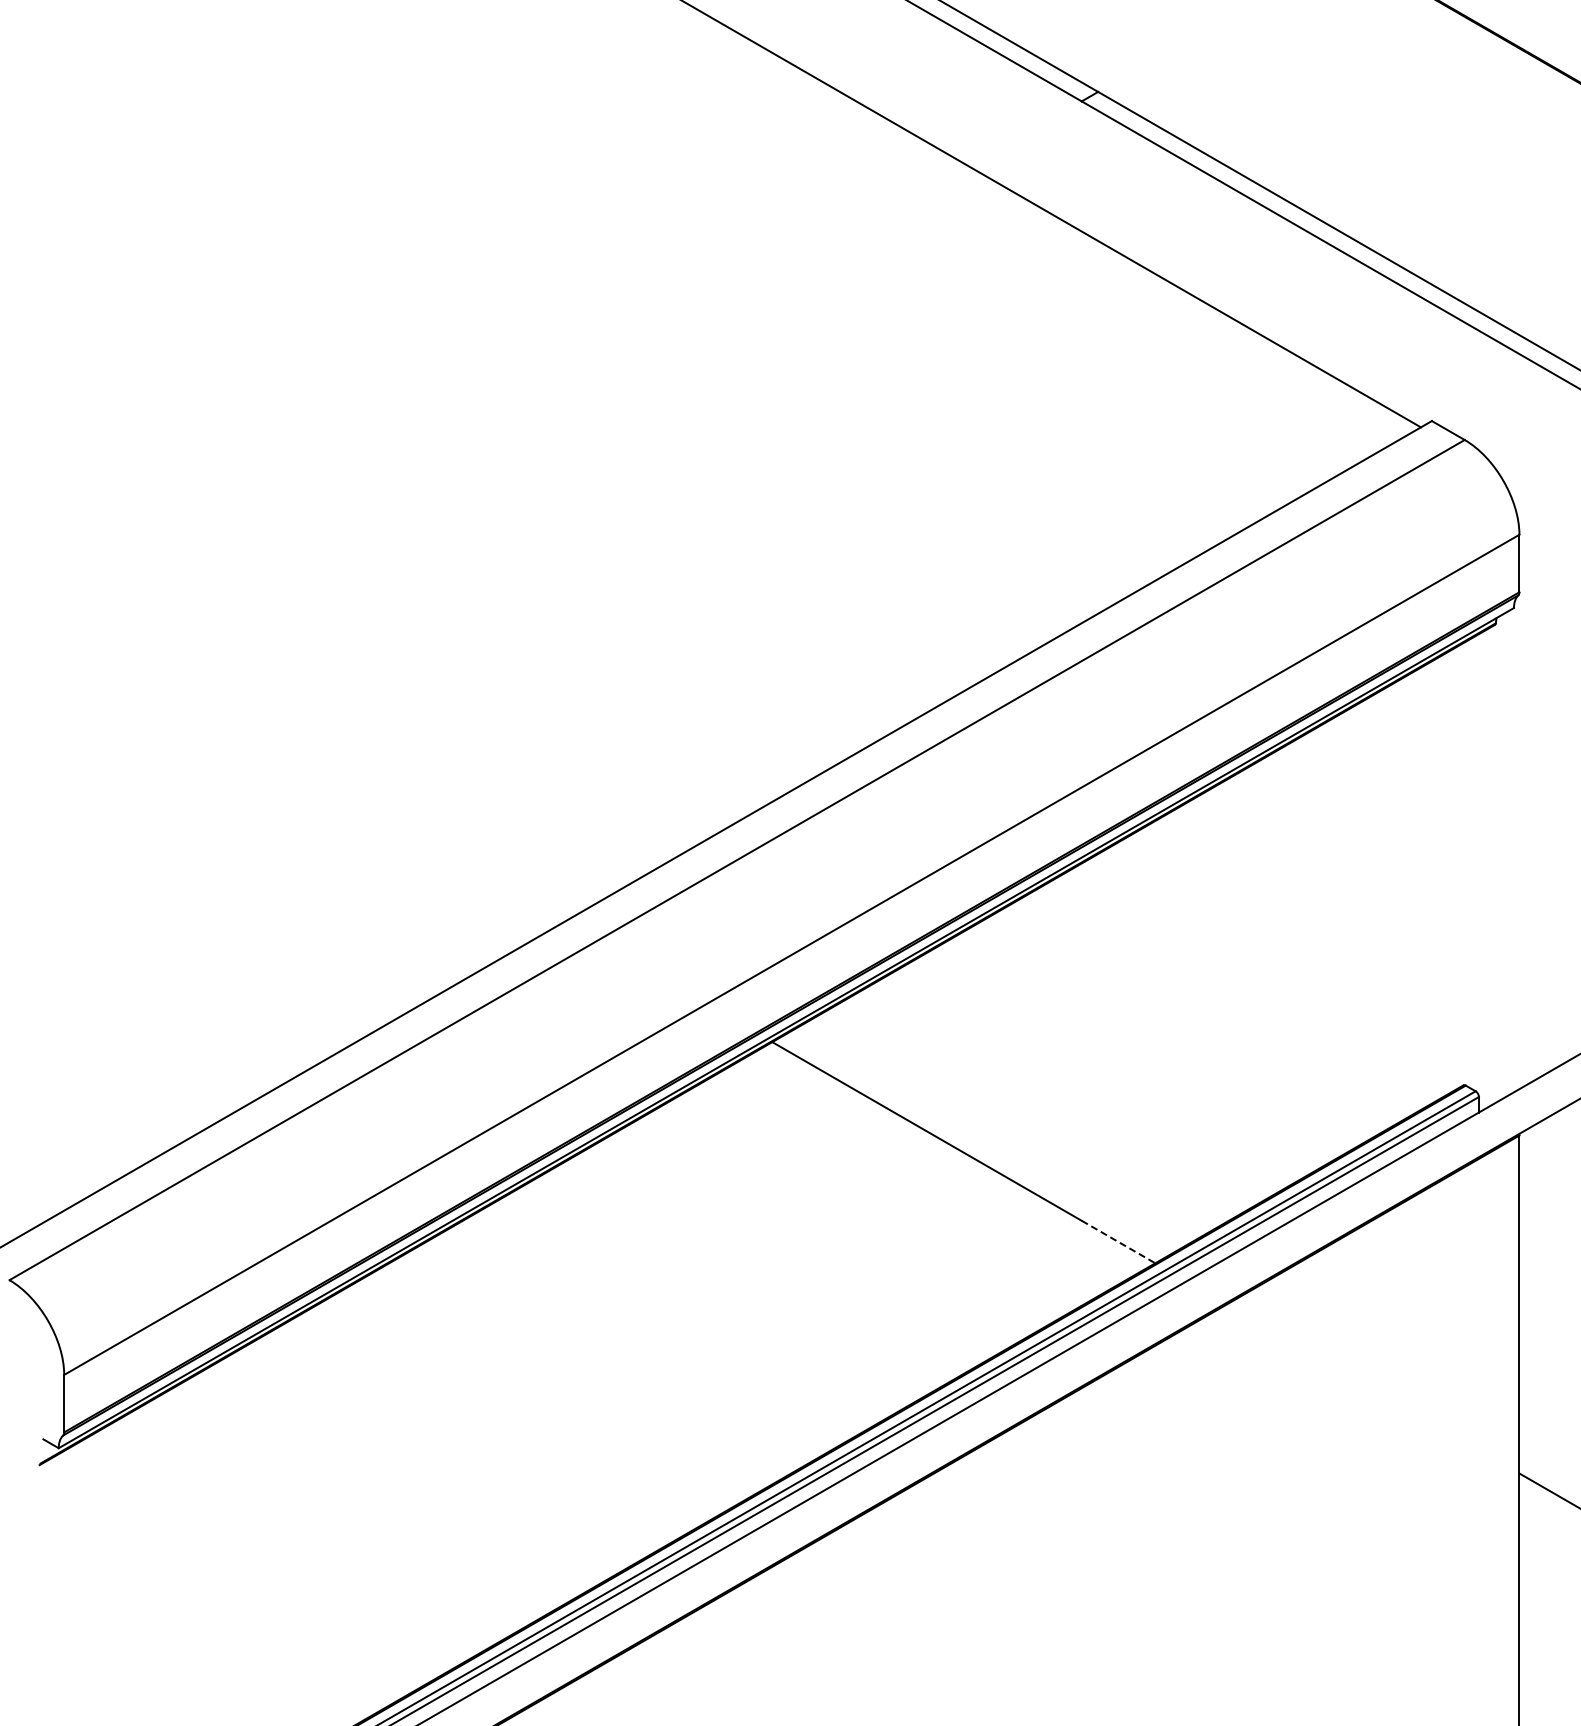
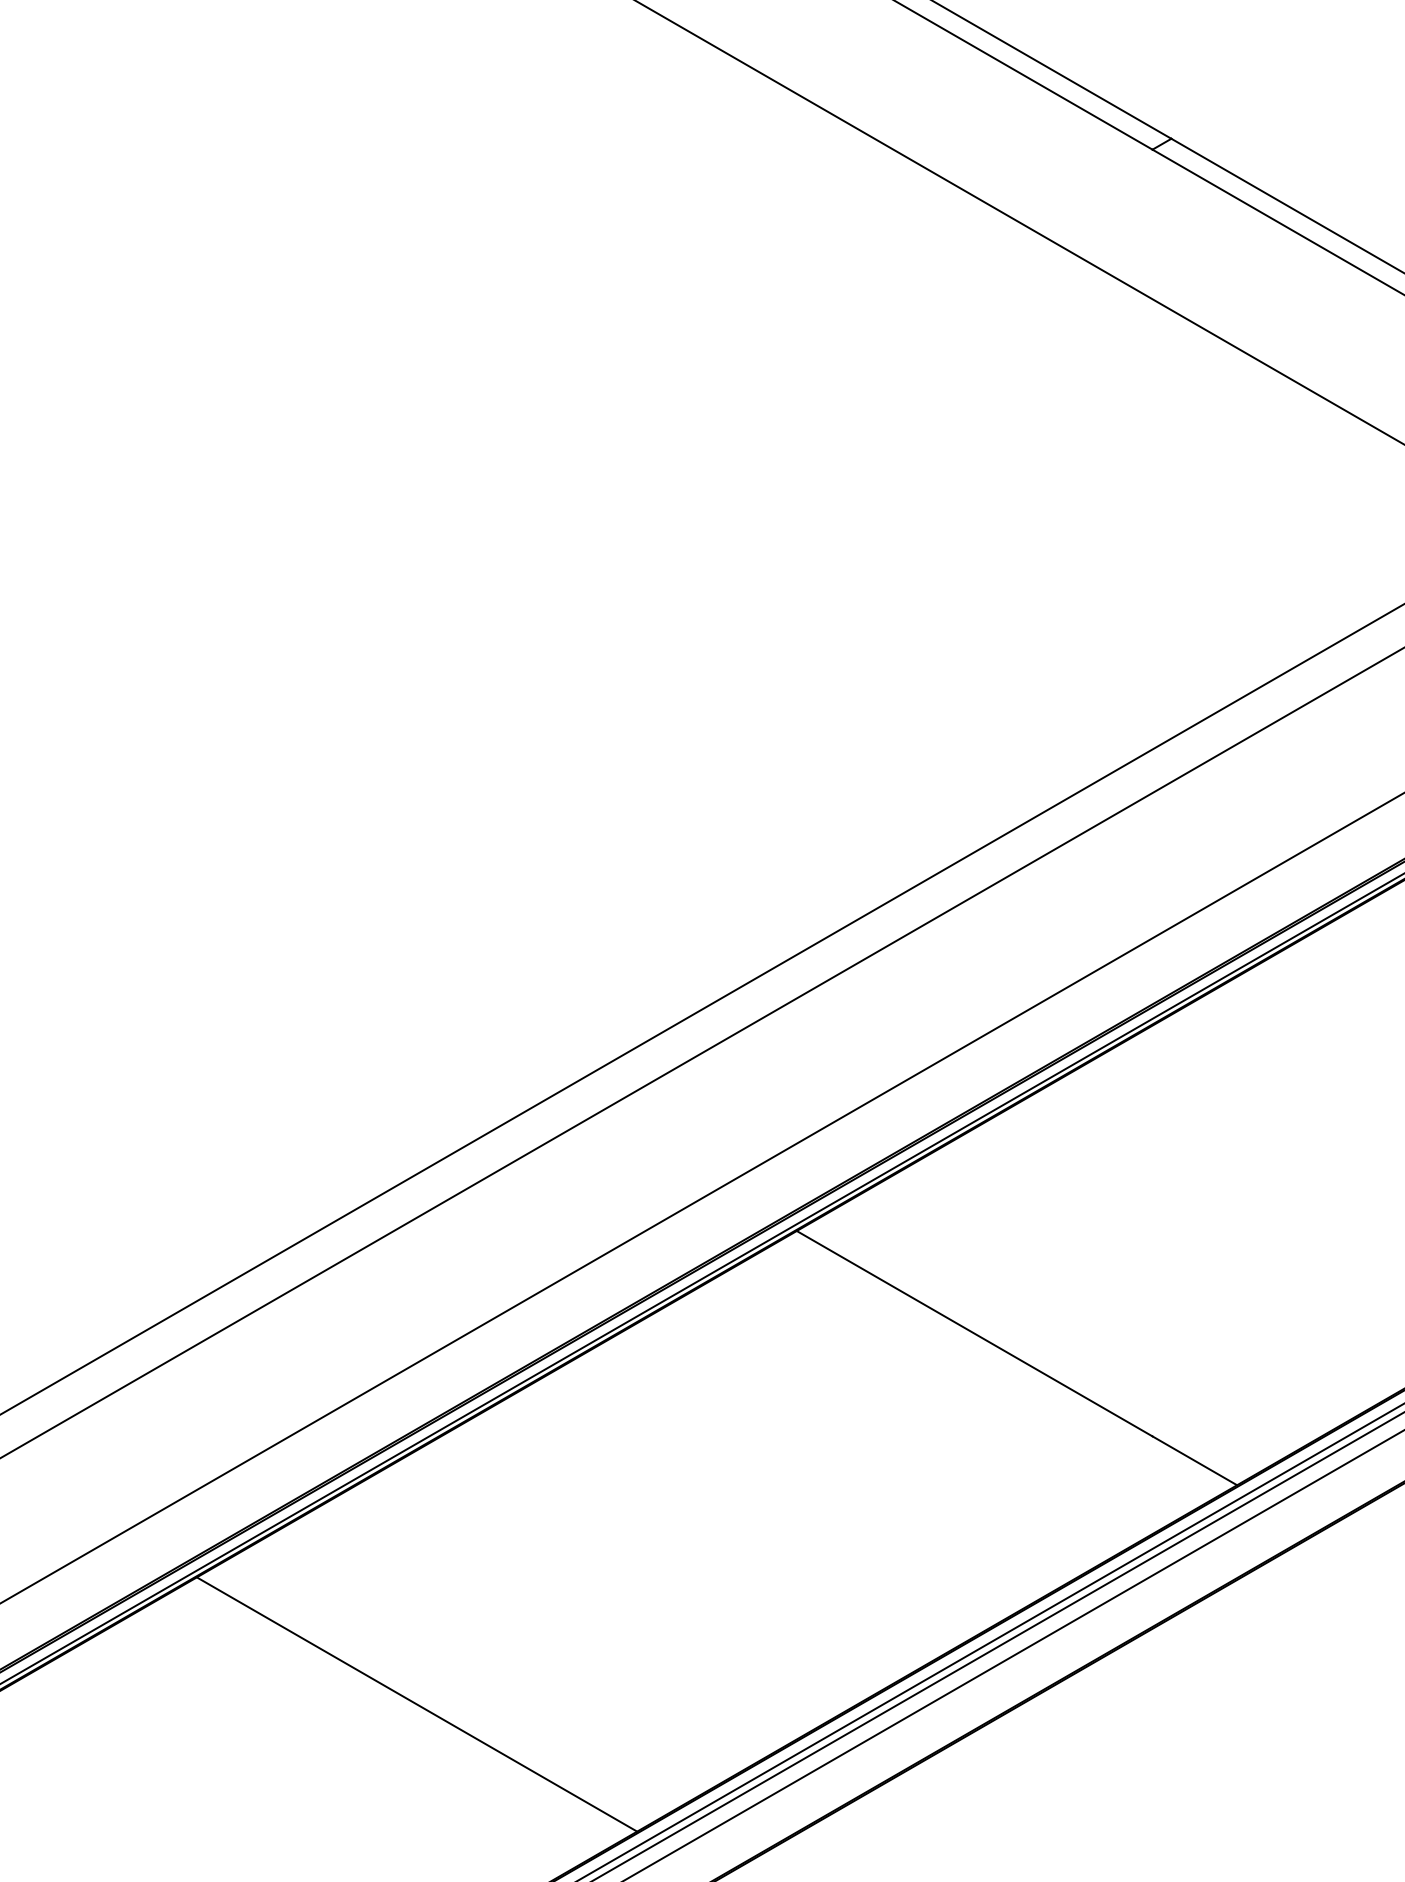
line: (1119, 1242) -> (1195, 1461), dashed -> solid
line: (441, 1453) -> (416, 1703), added

